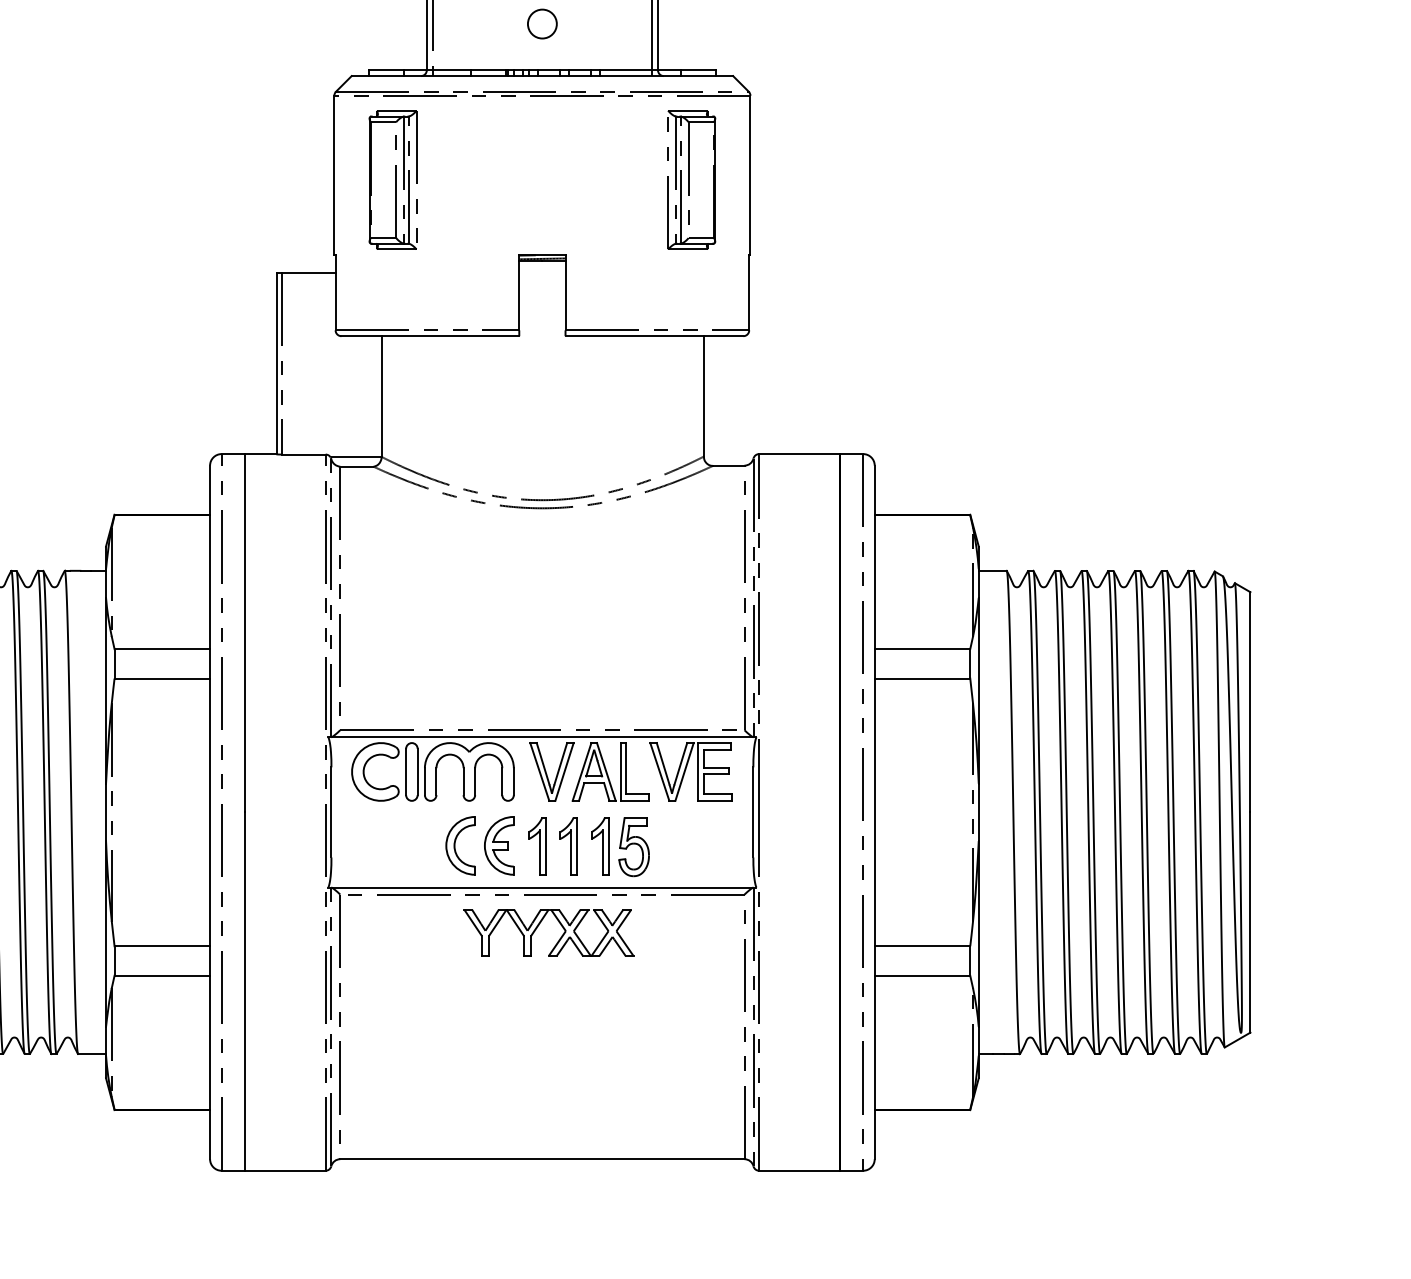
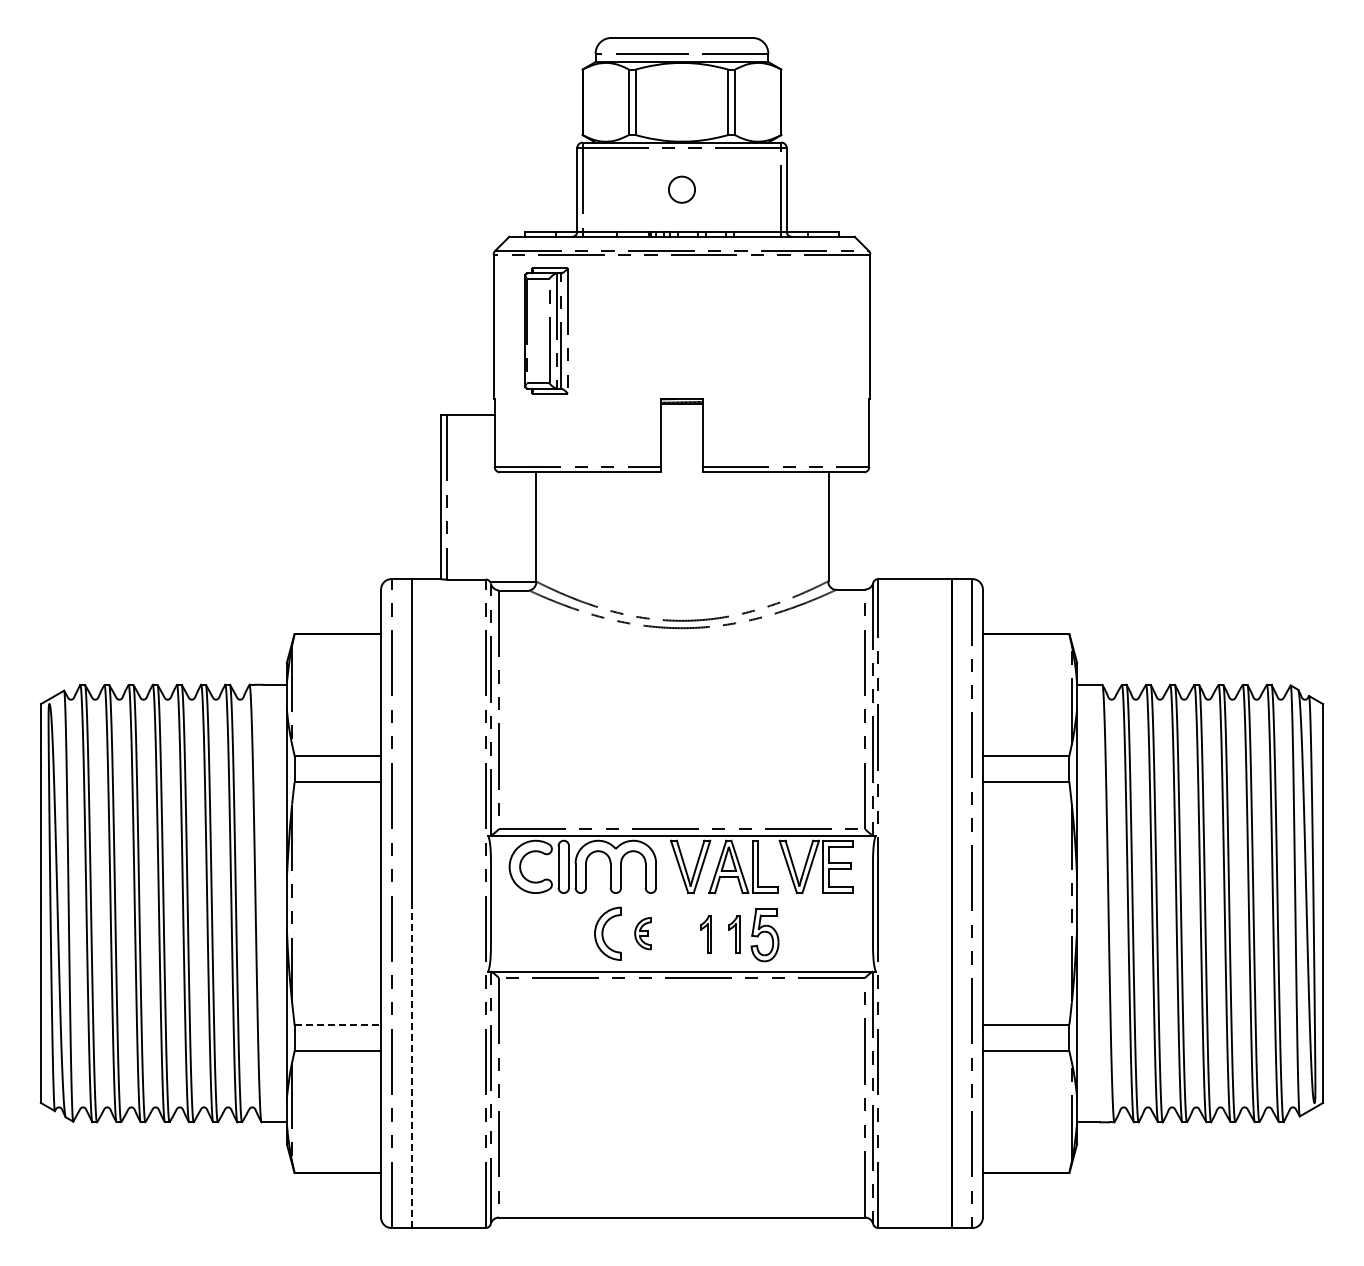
part: (692, 179) -> (817, 330), removed
part: (498, 845) -> (642, 933), size x0.6
part: (537, 846) -> (677, 934), removed
part: (568, 846) -> (705, 934), size x0.7
part: (600, 846) -> (734, 934), size x0.7
part: (538, 927) -> (678, 1007), removed
line: (163, 945) -> (338, 1024), solid -> dashed
line: (244, 991) -> (412, 1065), solid -> dashed

